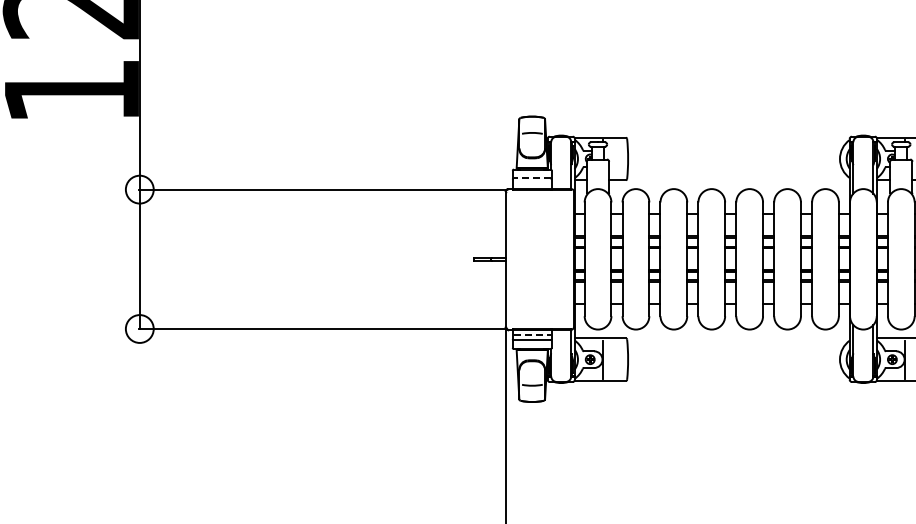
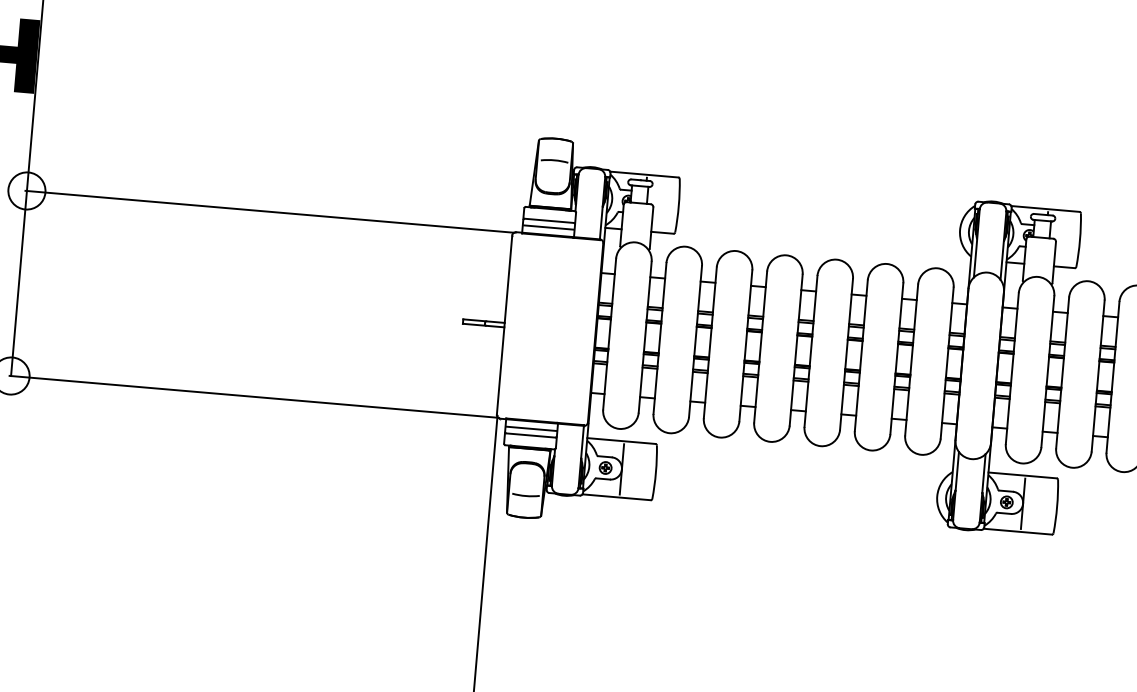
line: (531, 178) -> (548, 220), dashed -> solid
line: (531, 183) -> (547, 227), added
line: (532, 335) -> (531, 429), dashed -> solid

